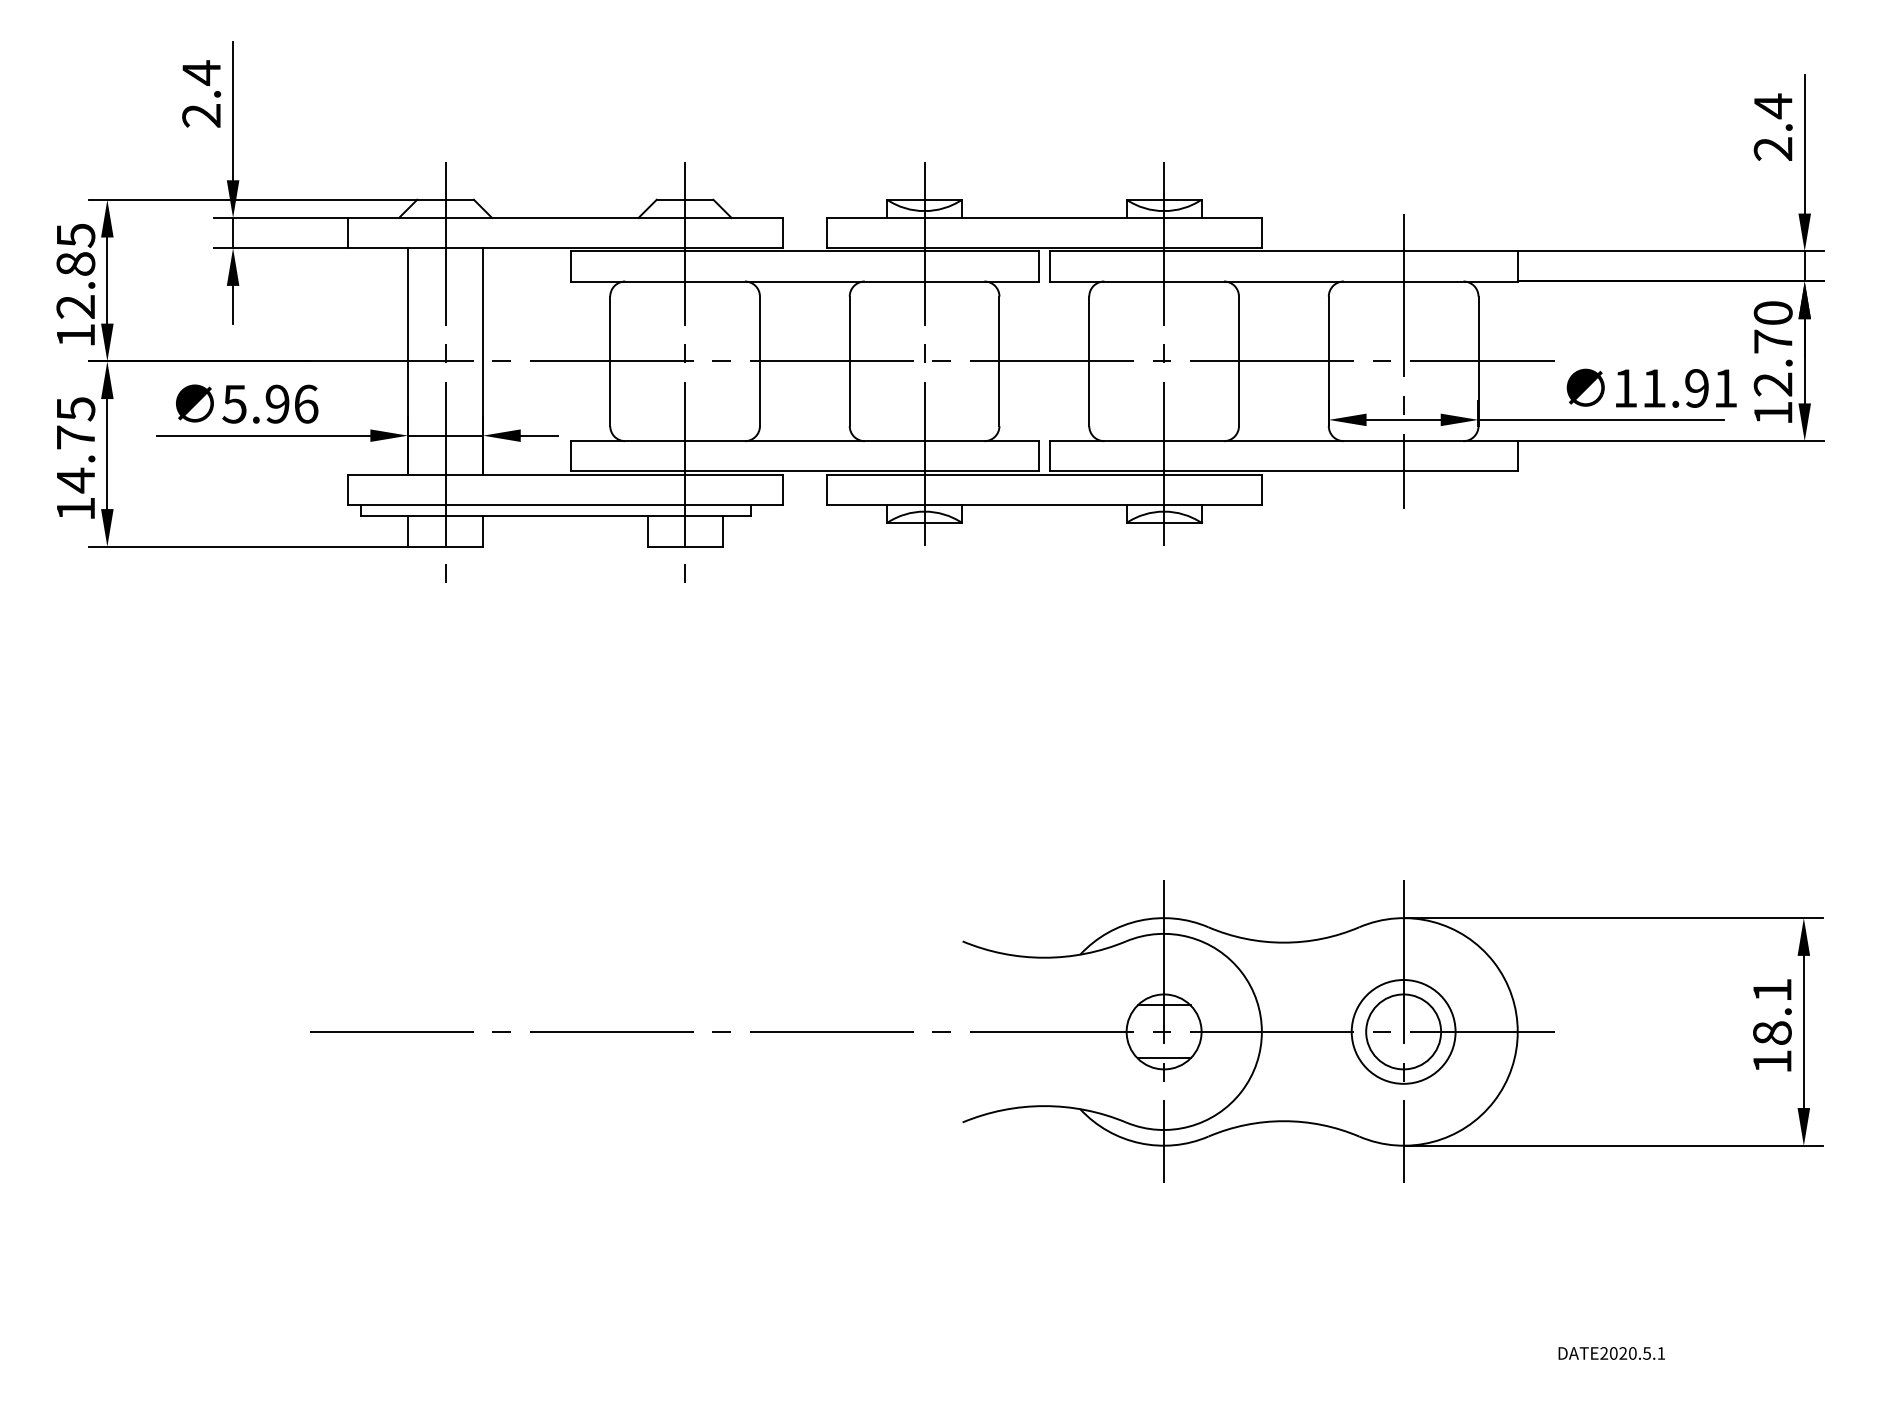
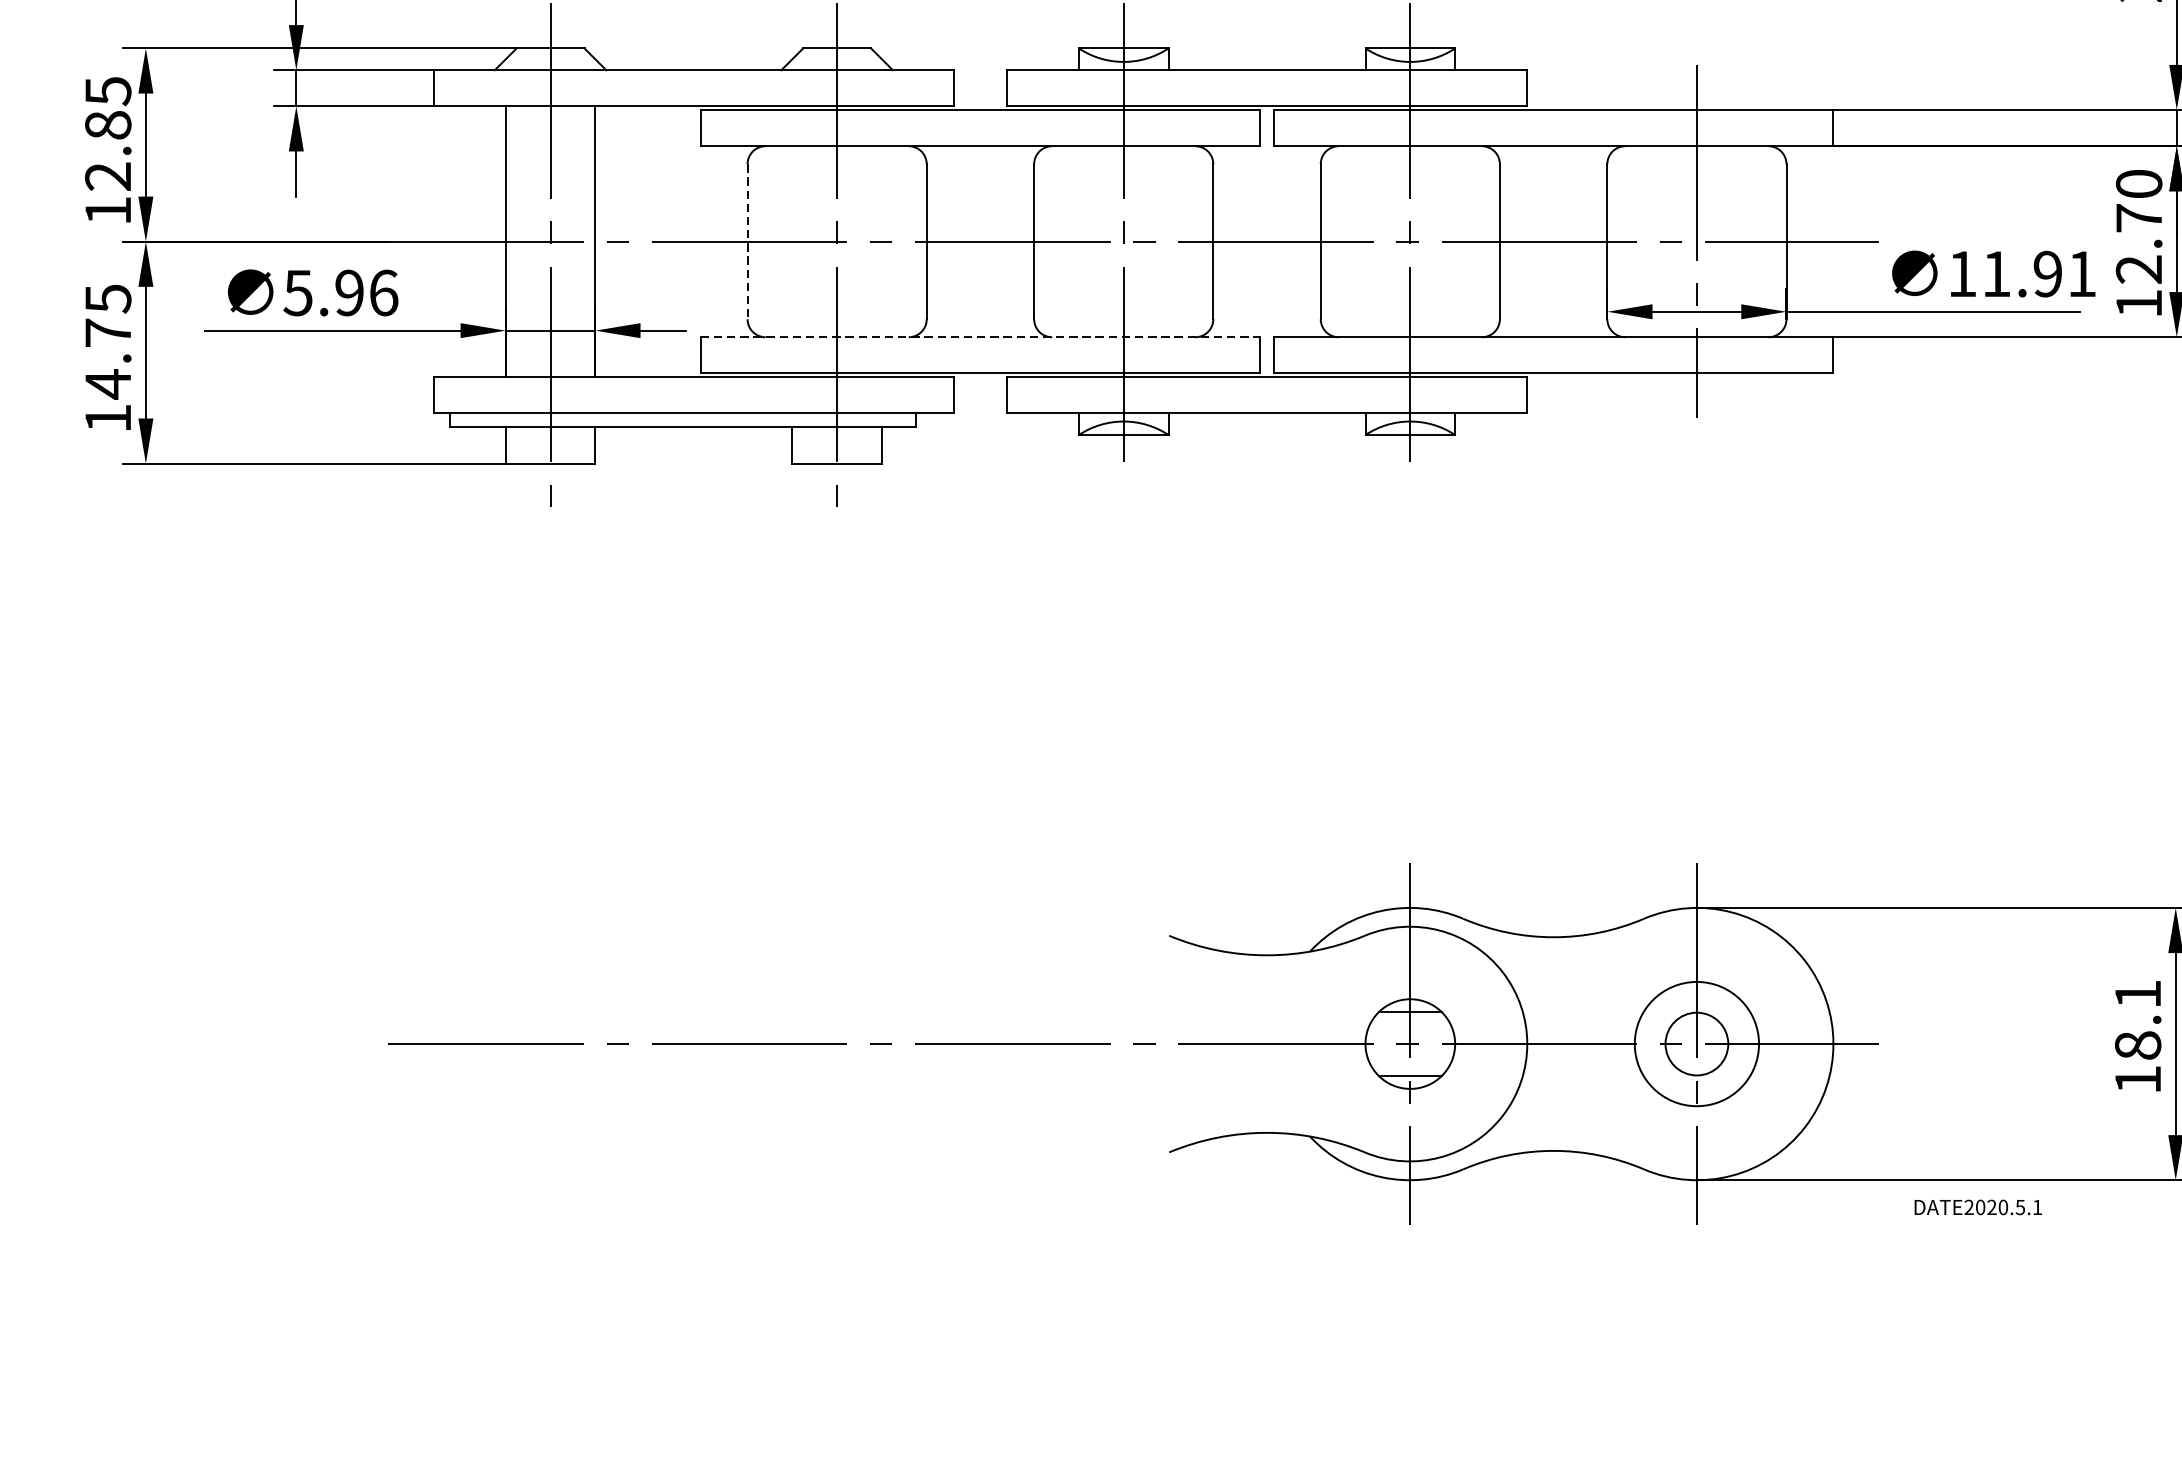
line: (610, 361) -> (747, 241), solid -> dashed
line: (804, 441) -> (980, 337), solid -> dashed
circle: (1403, 1031) -> (1696, 1043), size x0.7
text: (1611, 1353) -> (1977, 1207), moved

